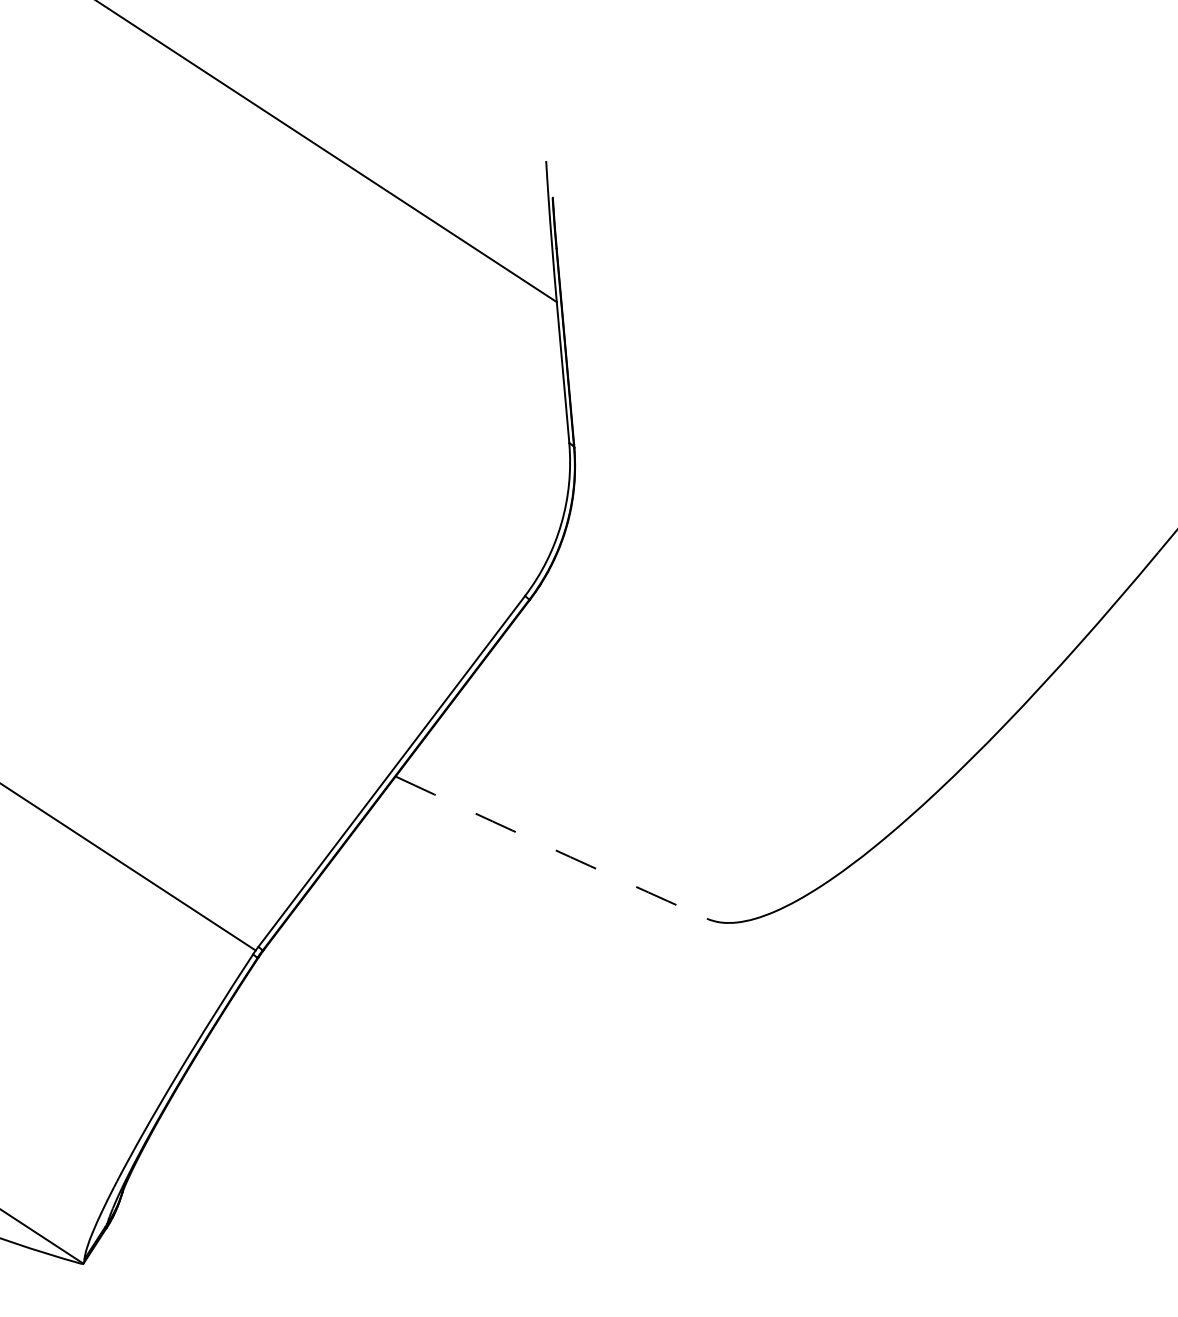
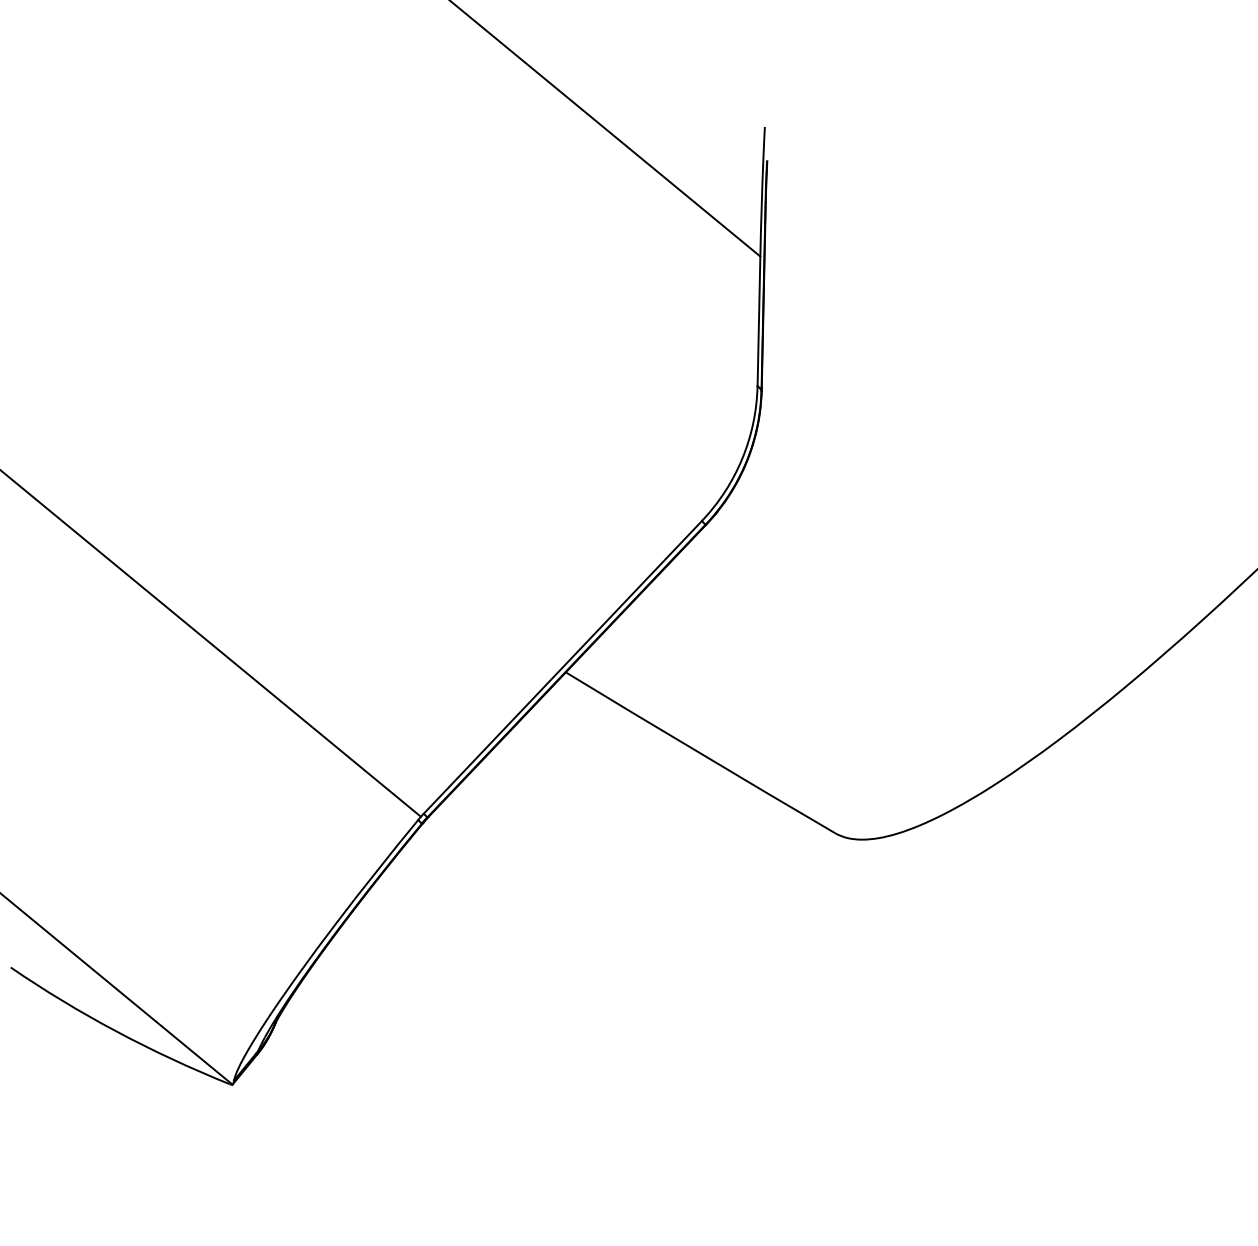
arc: (551, 848) -> (700, 753), dashed -> solid

